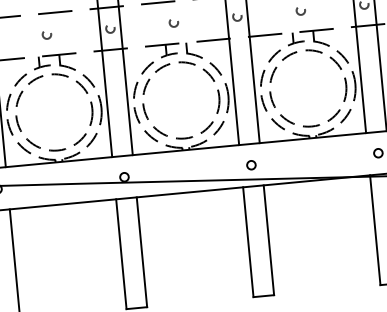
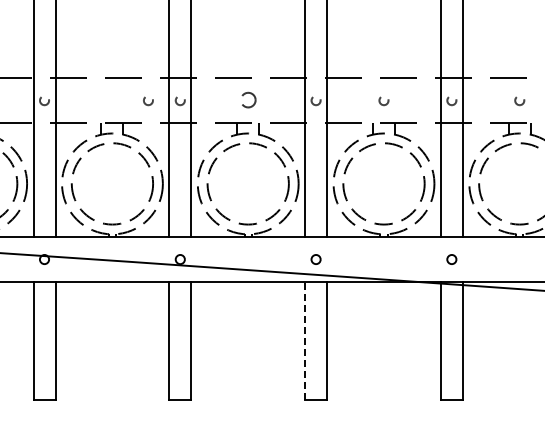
circle: (173, 23) -> (247, 101), size x1.6
circle: (47, 35) -> (148, 101), moved
line: (248, 241) -> (305, 340), solid -> dashed

